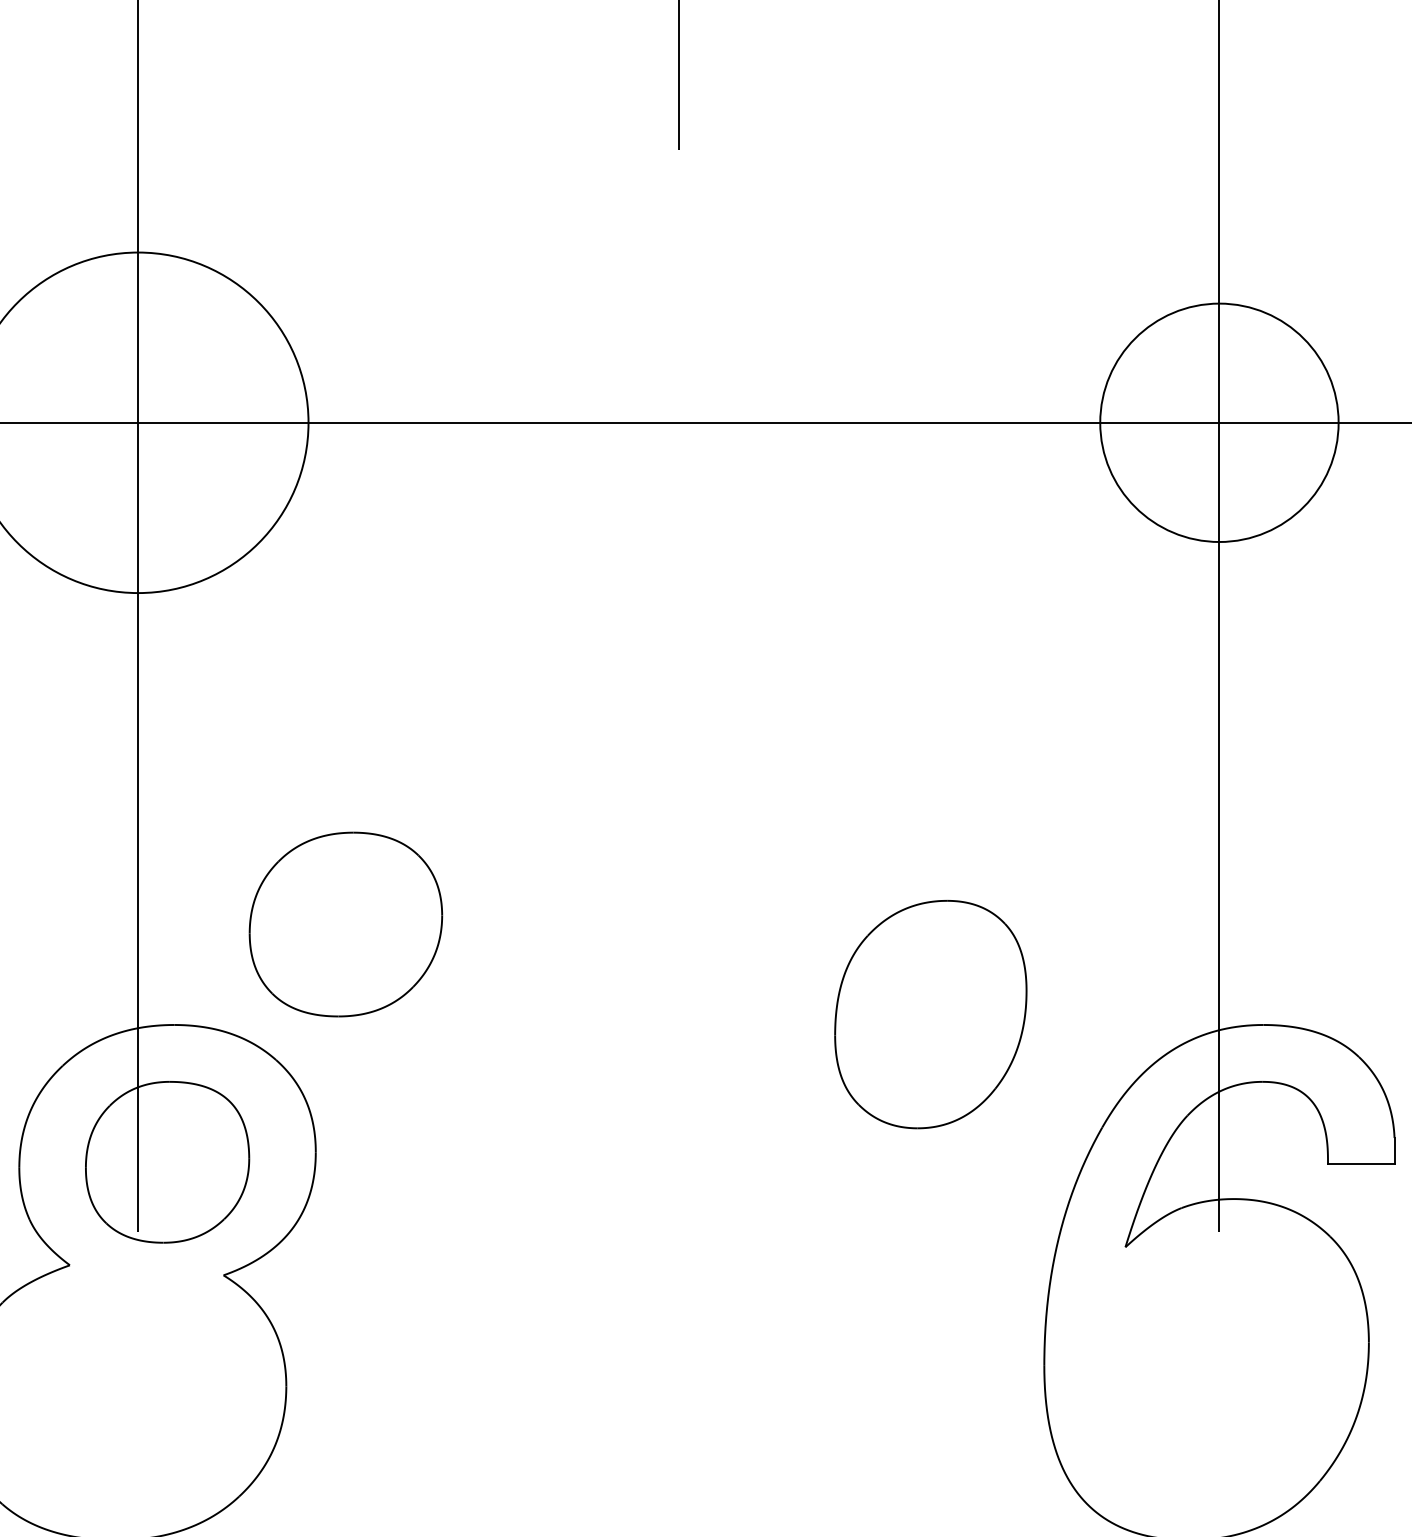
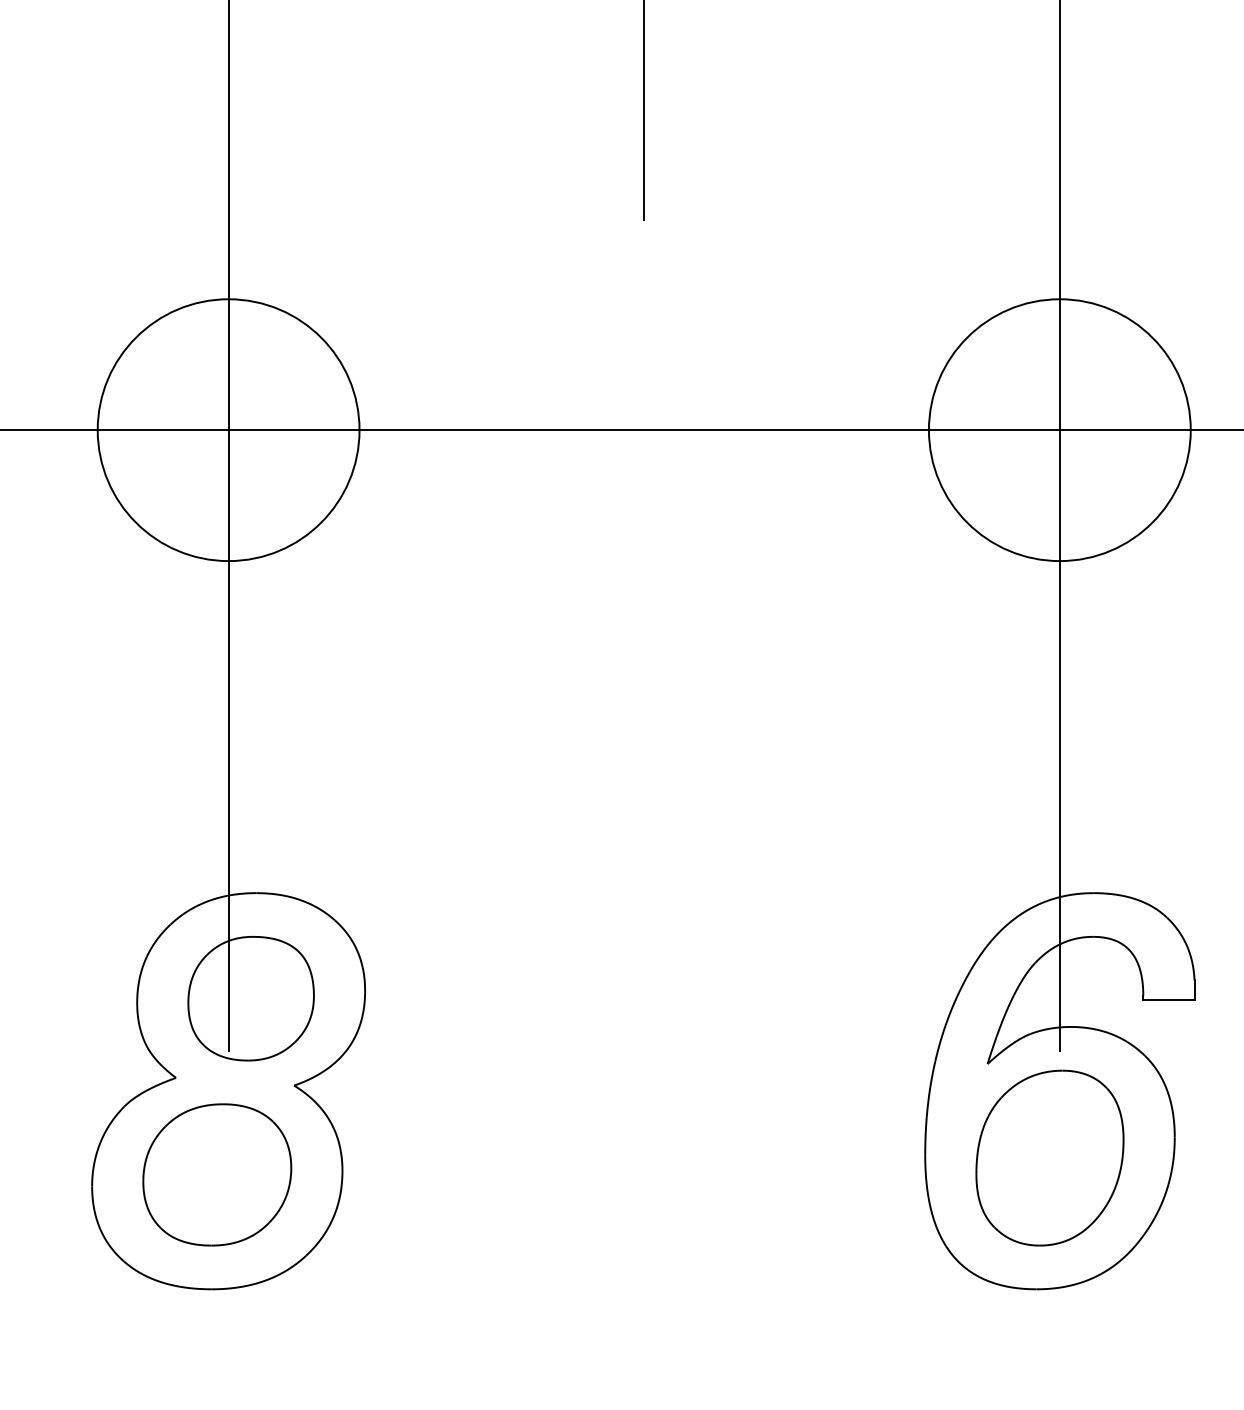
circle: (1218, 423) -> (1059, 430), size x1.43
part: (346, 923) -> (217, 1174), moved
part: (930, 1013) -> (1049, 1157), moved

